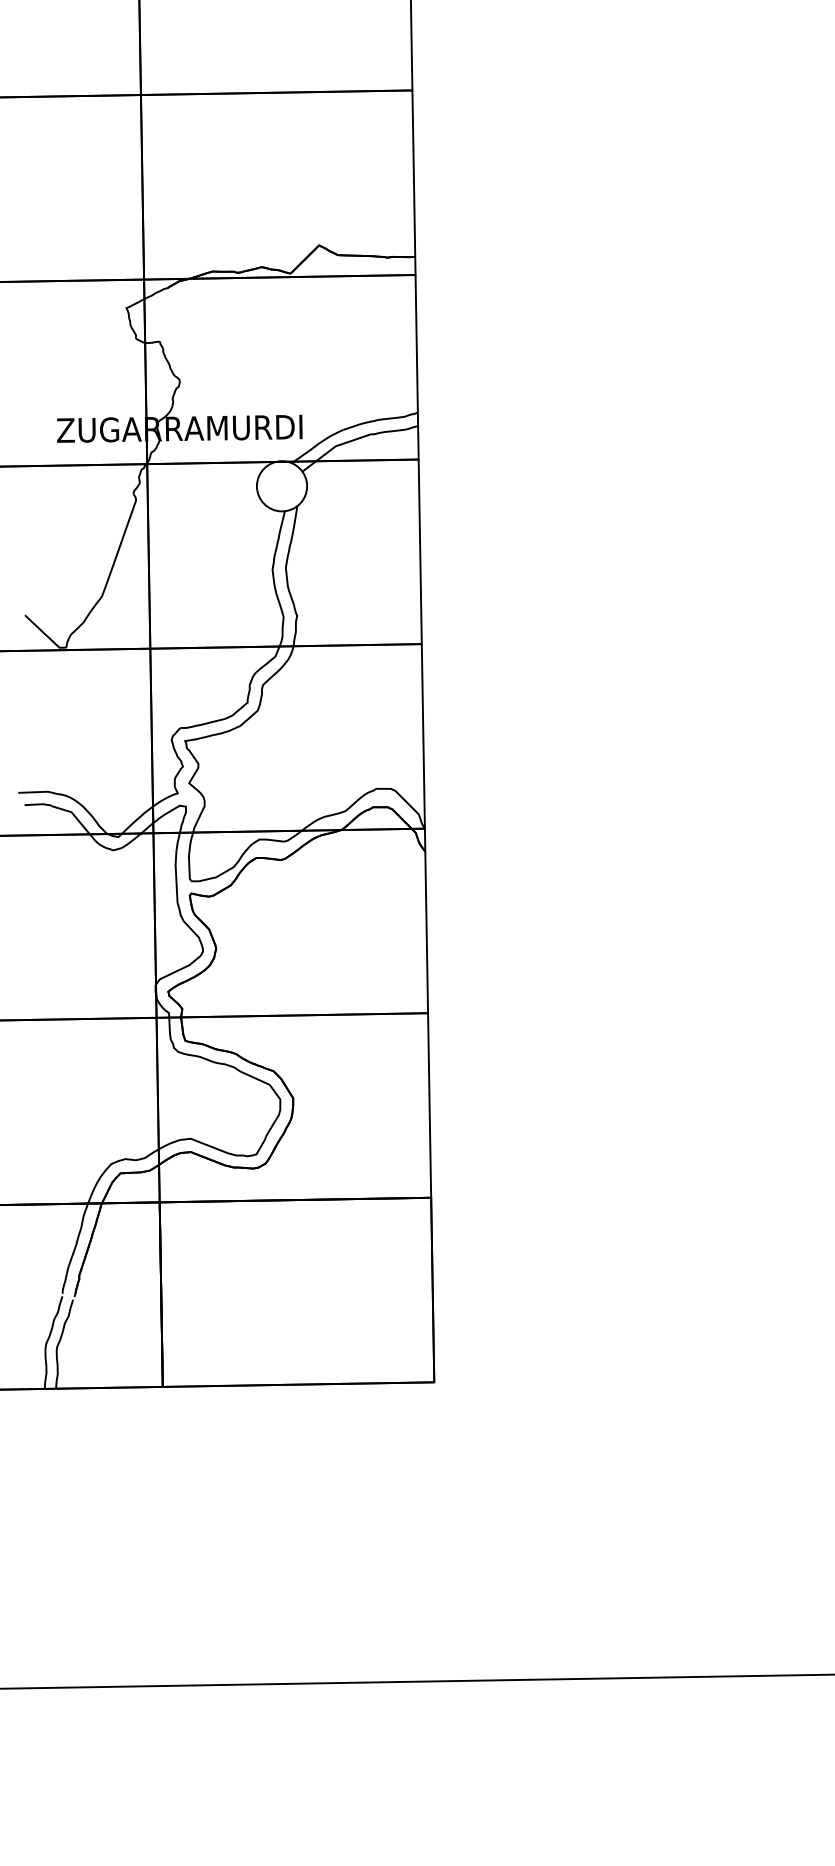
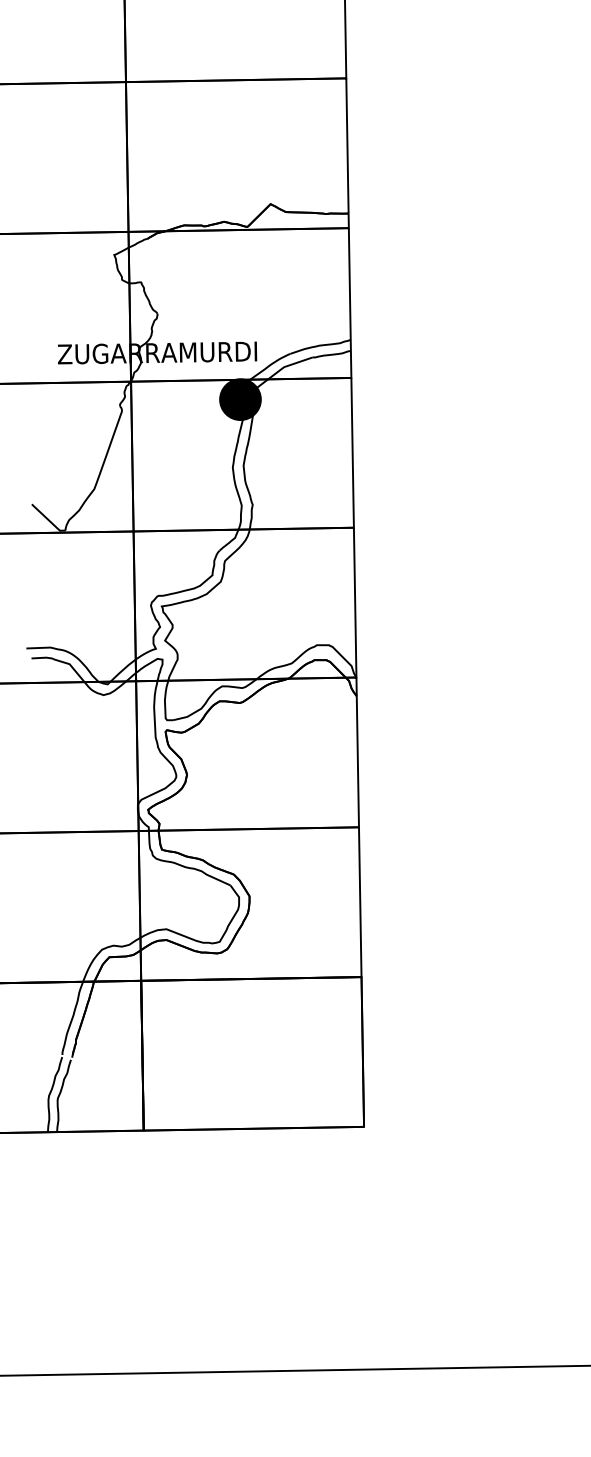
fill: (281, 486) -> (240, 399), added
fill: (281, 486) -> (240, 399), added

